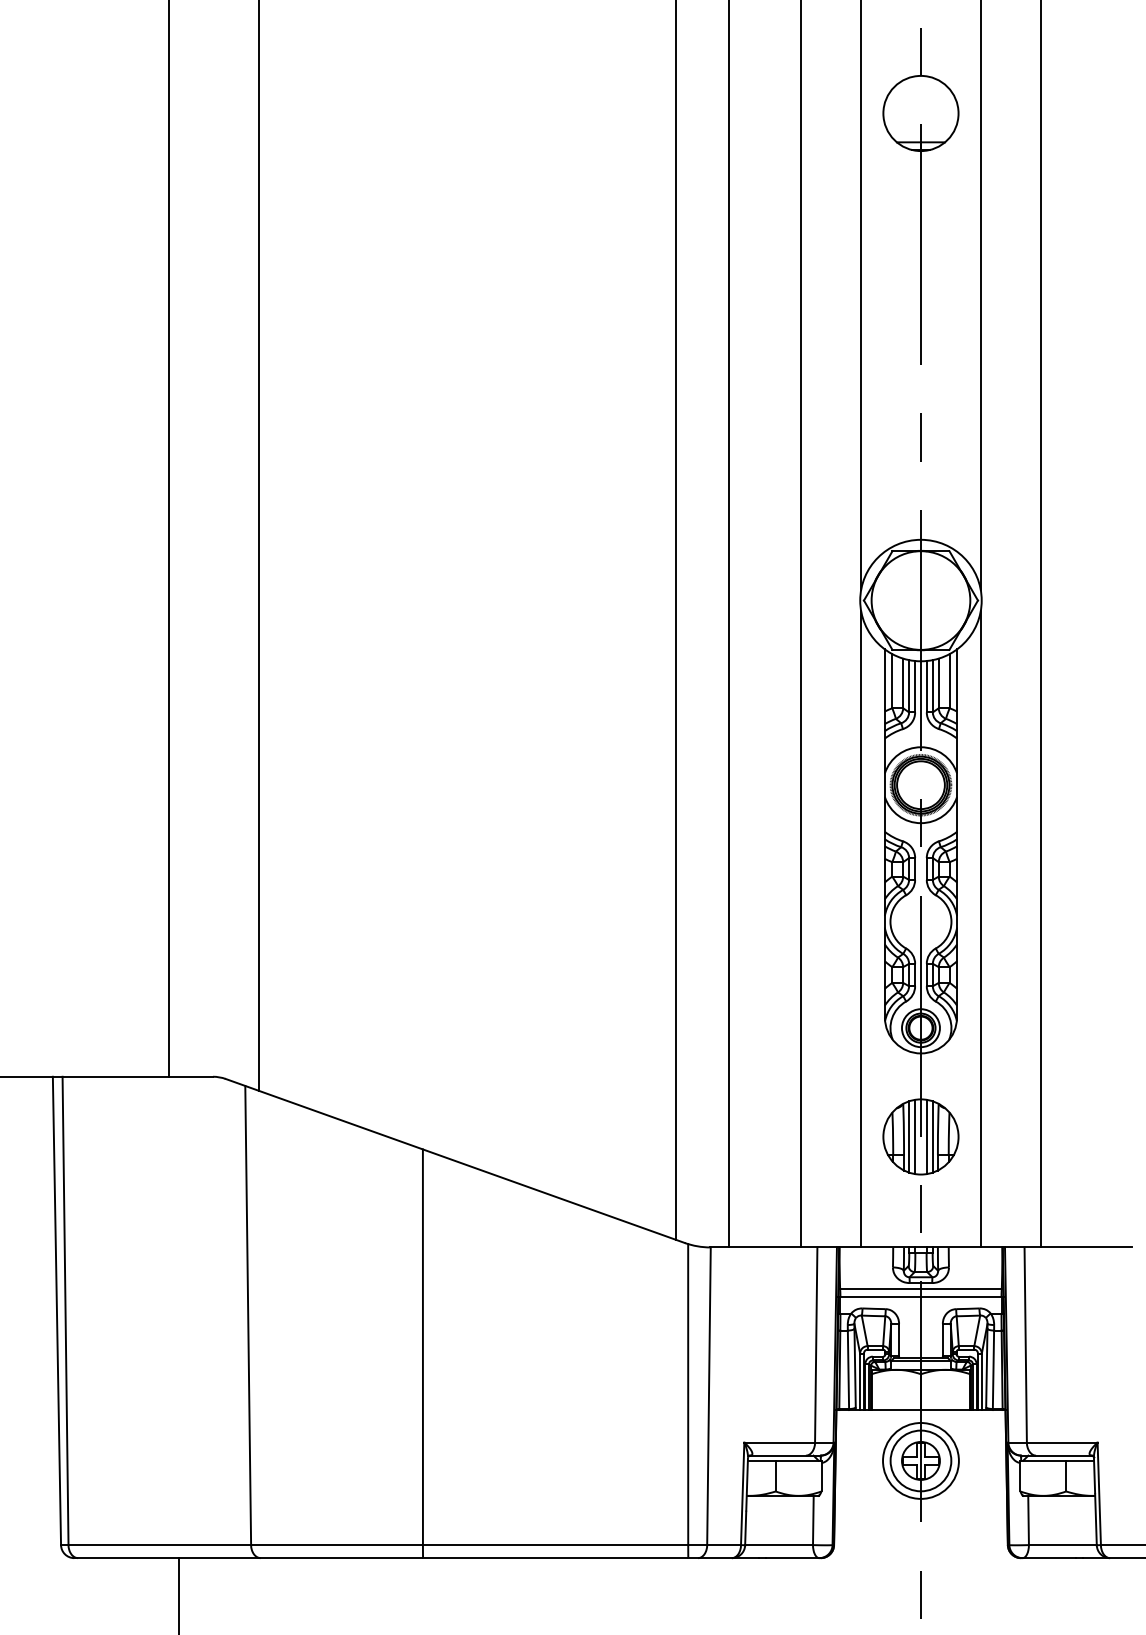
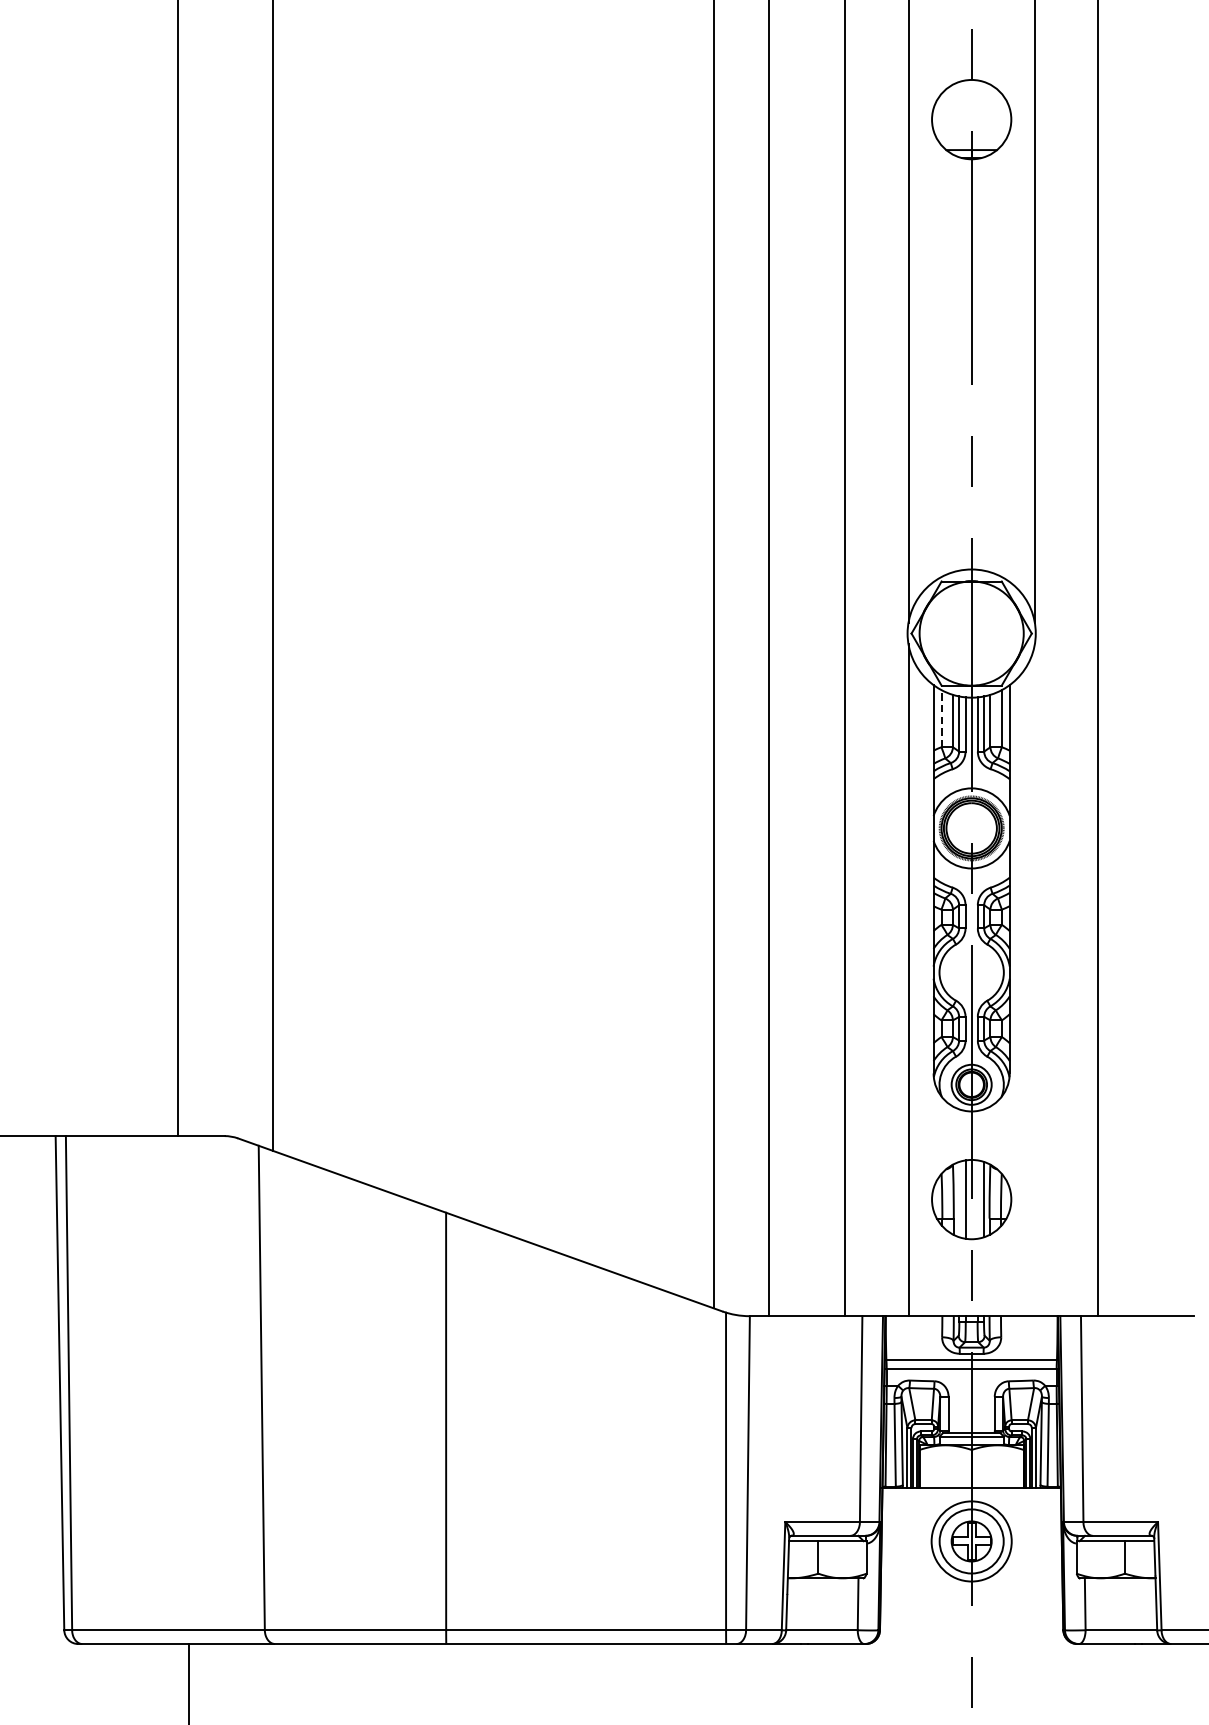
line: (892, 680) -> (941, 717), solid -> dashed
line: (980, 928) -> (1034, 979), removed
line: (909, 1136) -> (959, 1199), removed
line: (926, 1136) -> (977, 1199), removed

